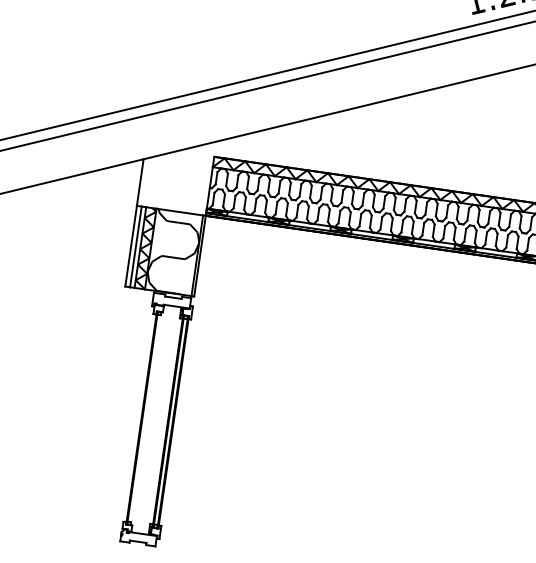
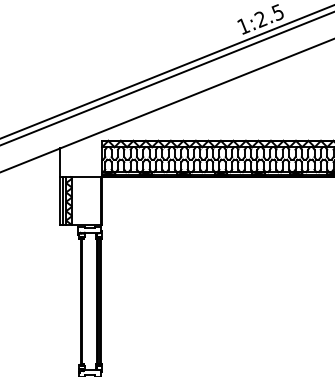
hatch: (174, 251) -> (86, 200), removed

